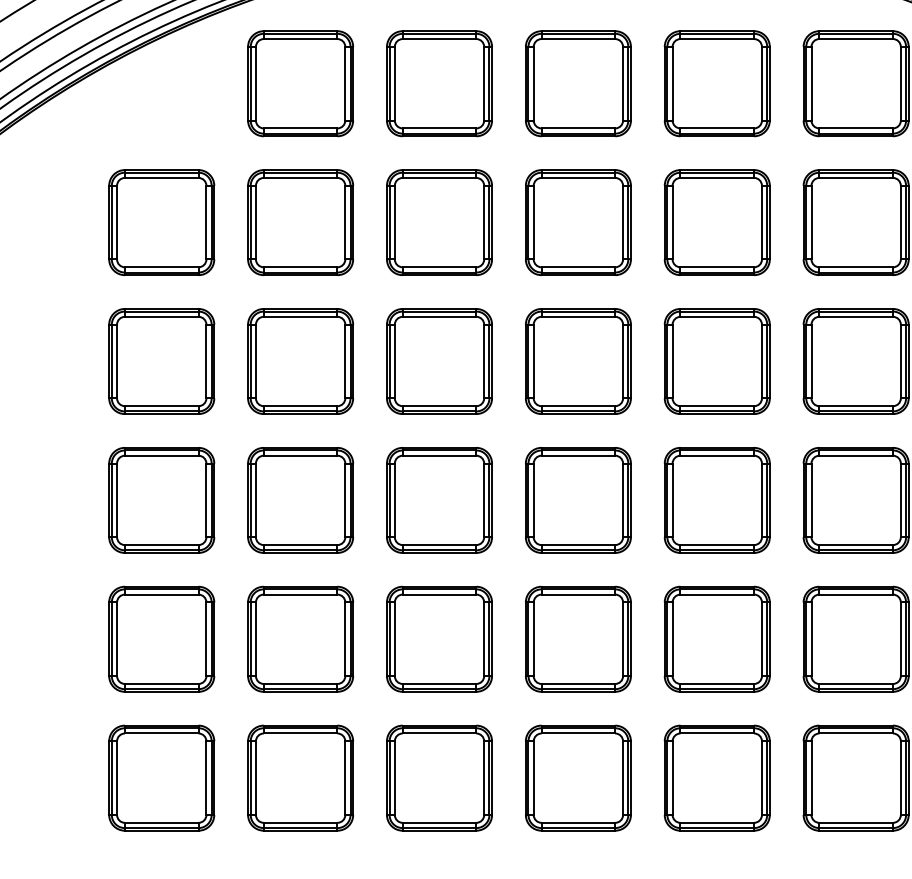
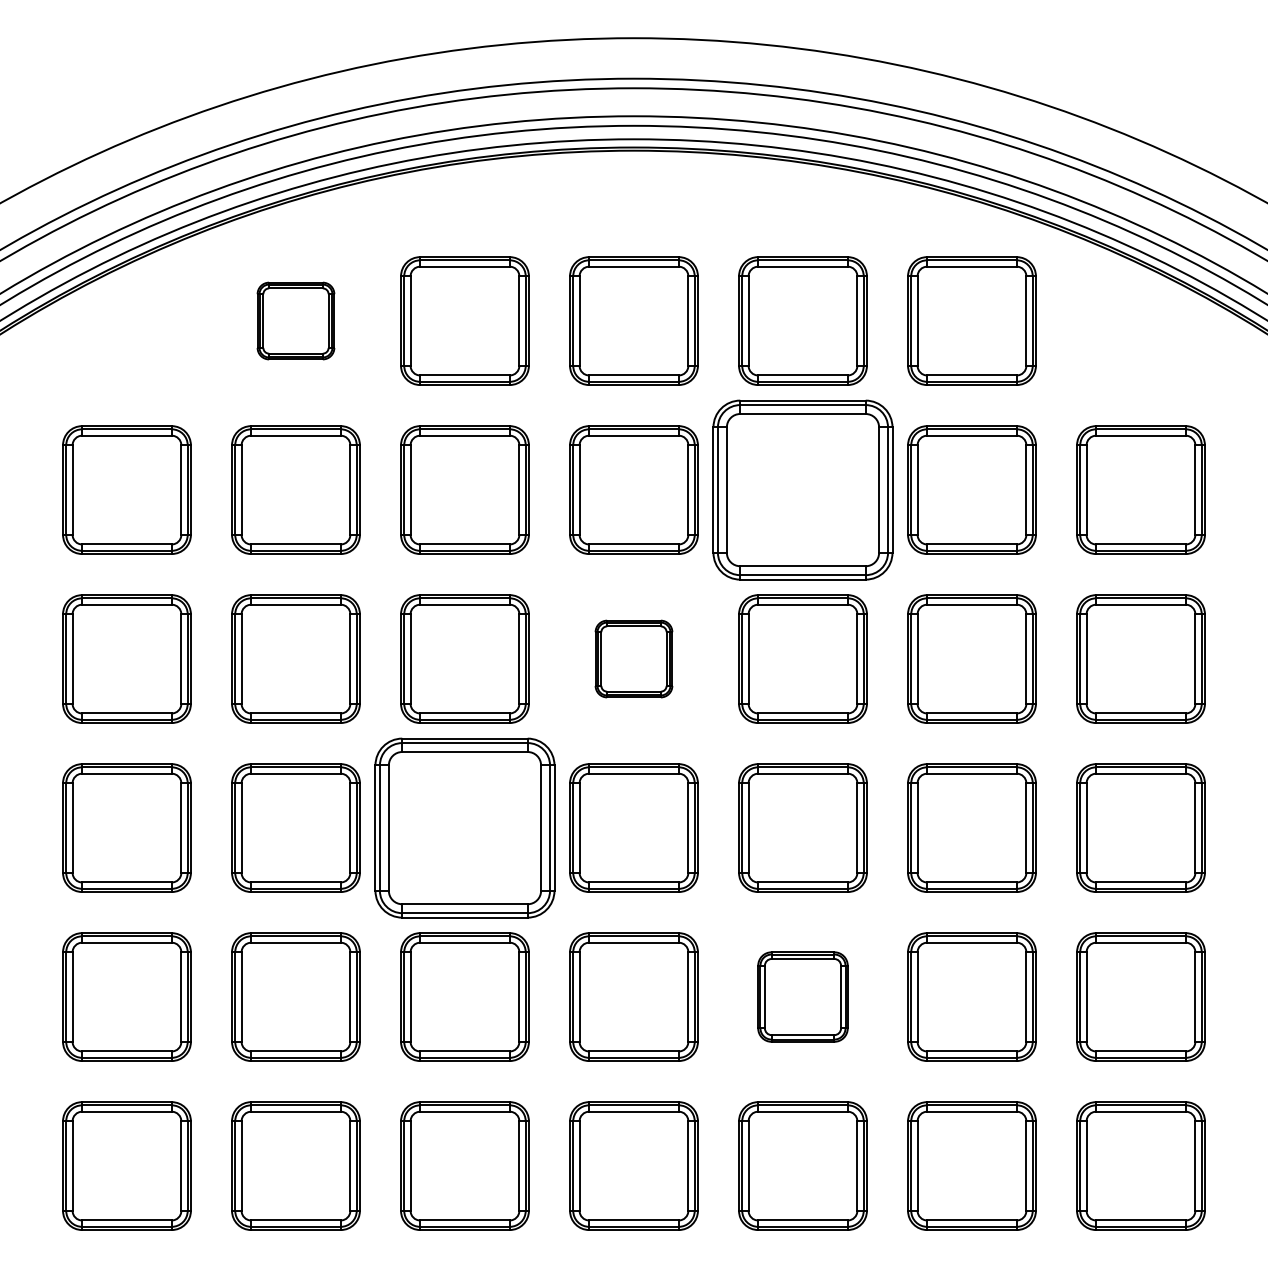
part: (300, 83) -> (295, 320), size x0.6
part: (716, 222) -> (802, 489), size x1.4
part: (578, 361) -> (633, 658), size x0.6
part: (439, 499) -> (464, 827), size x1.4
part: (716, 638) -> (802, 996), size x0.7

